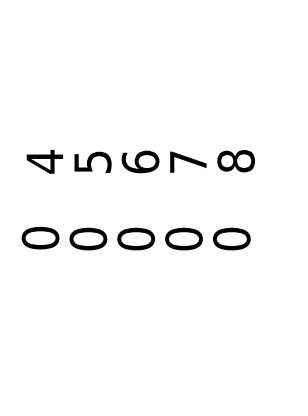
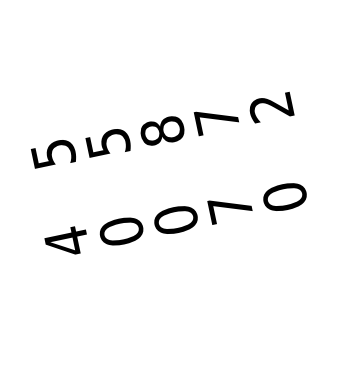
text: (44, 161) -> (52, 153), 4 -> 5
text: (140, 161) -> (162, 130), 6 -> 8
text: (235, 161) -> (270, 107), 8 -> 2
text: (40, 238) -> (66, 242), 0 -> 4
text: (183, 238) -> (229, 208), 0 -> 7

